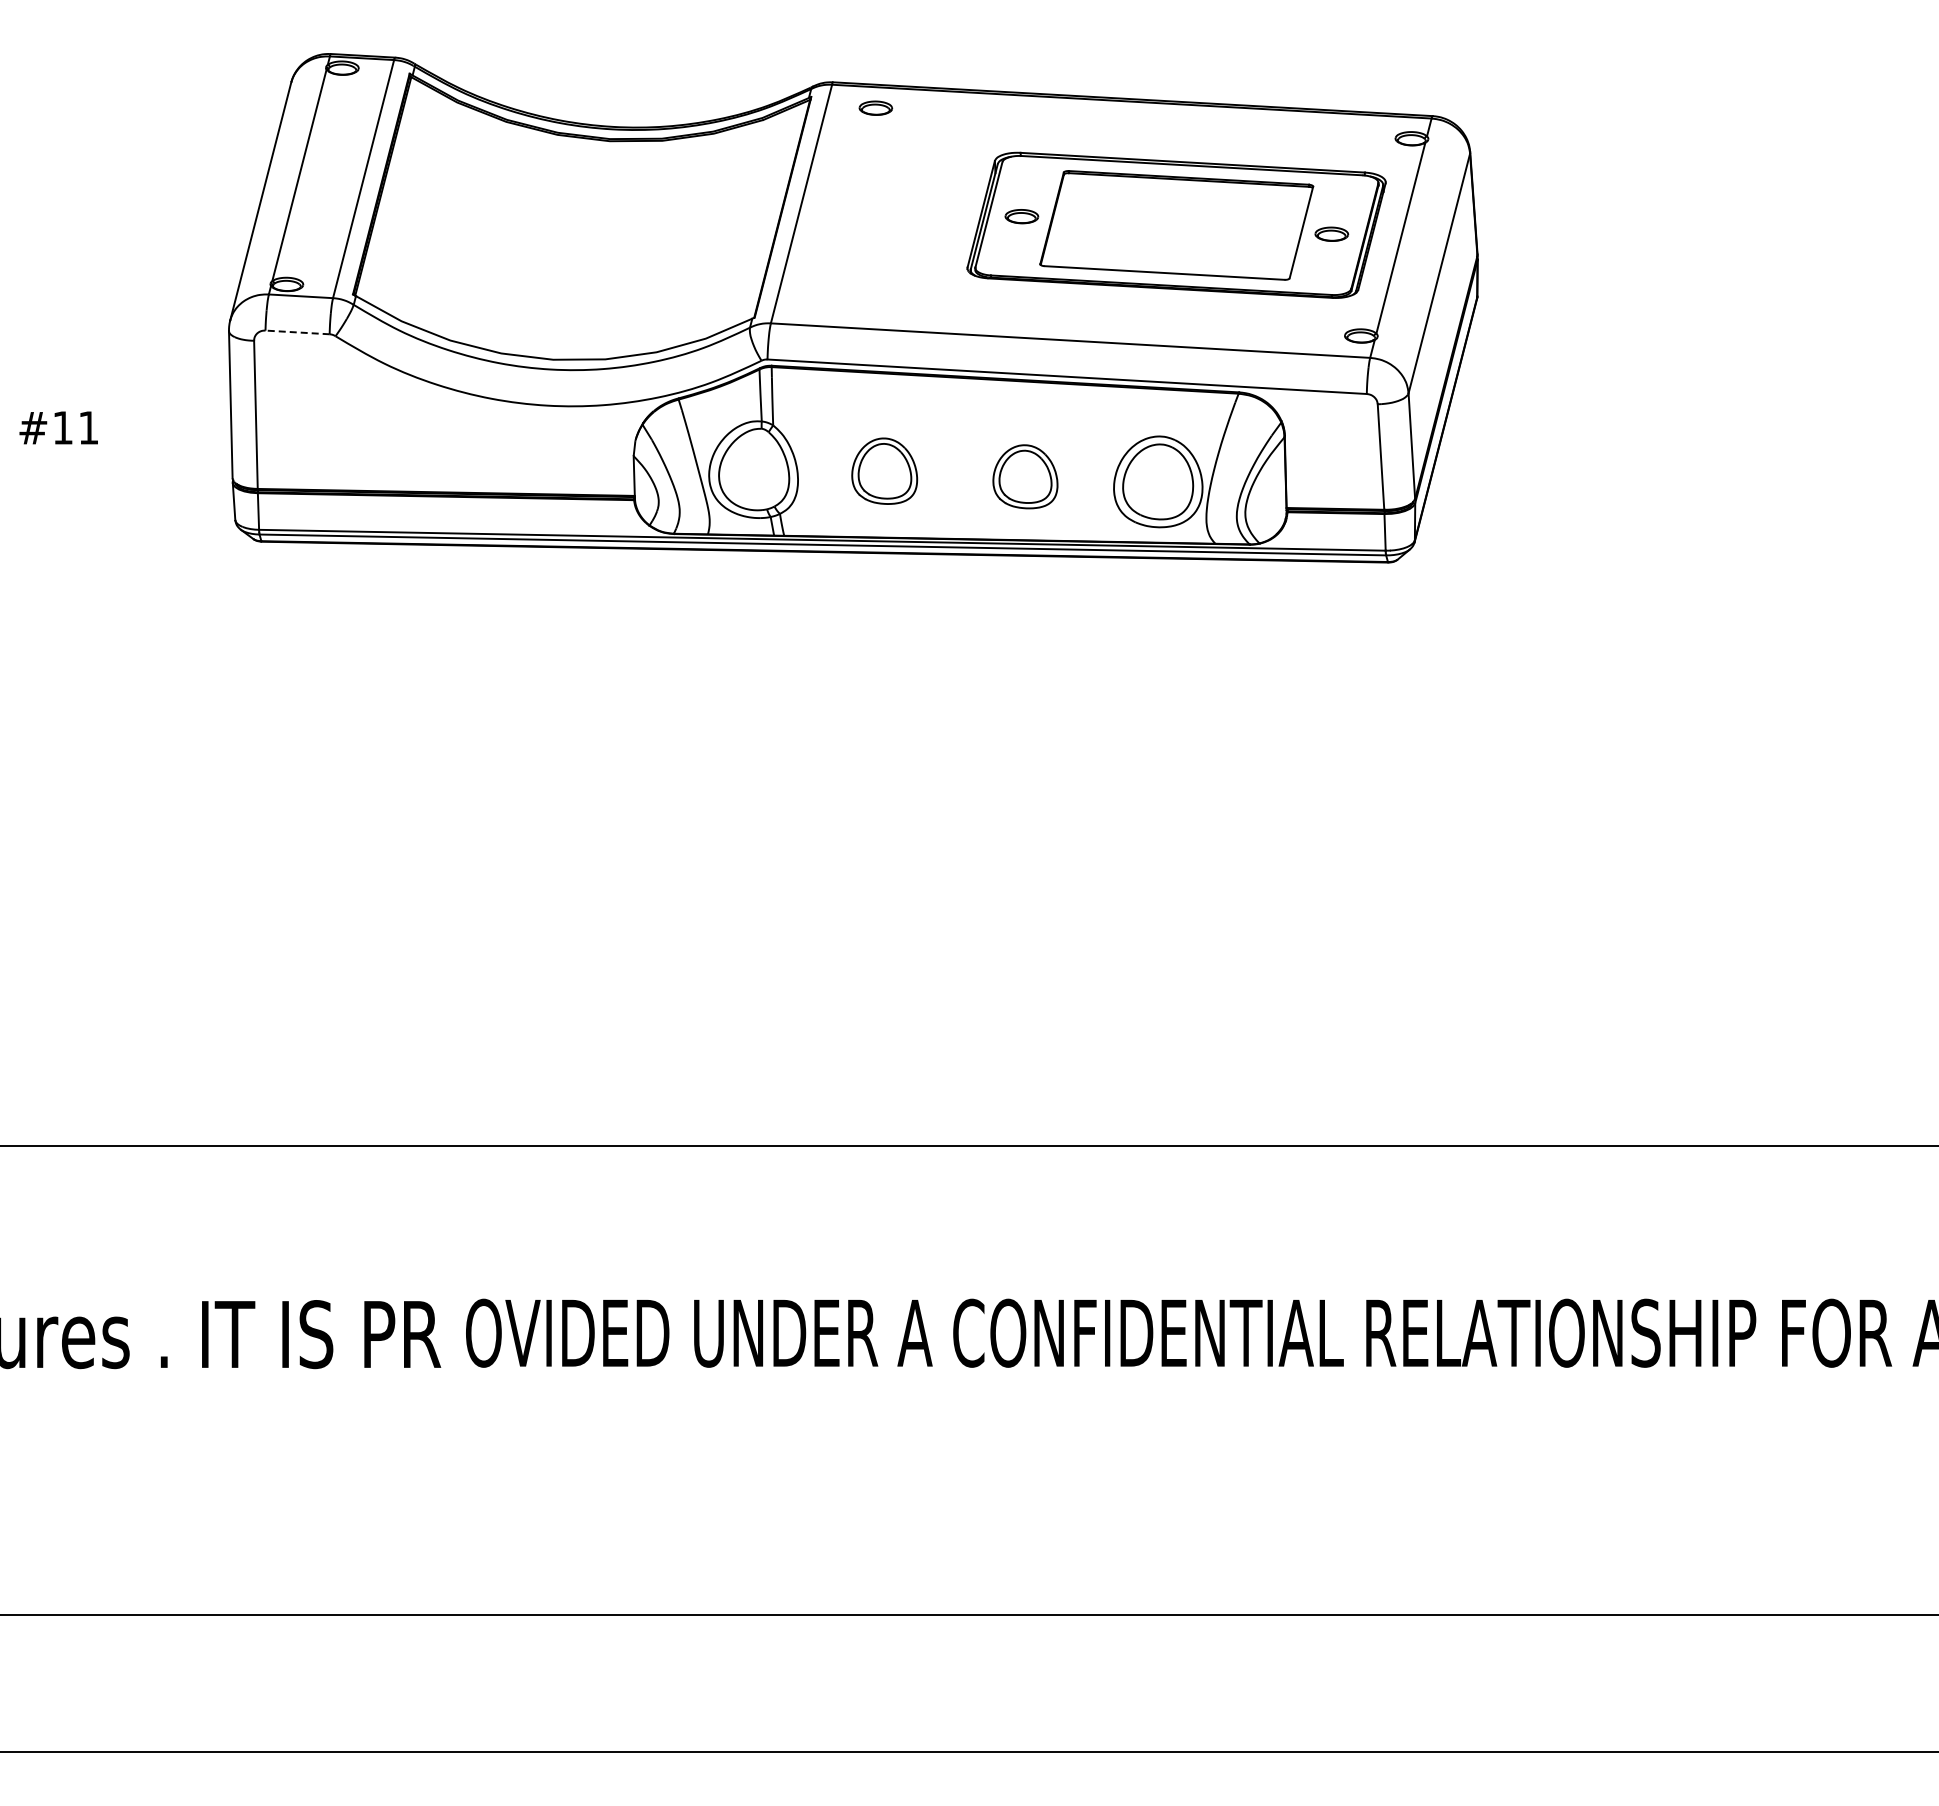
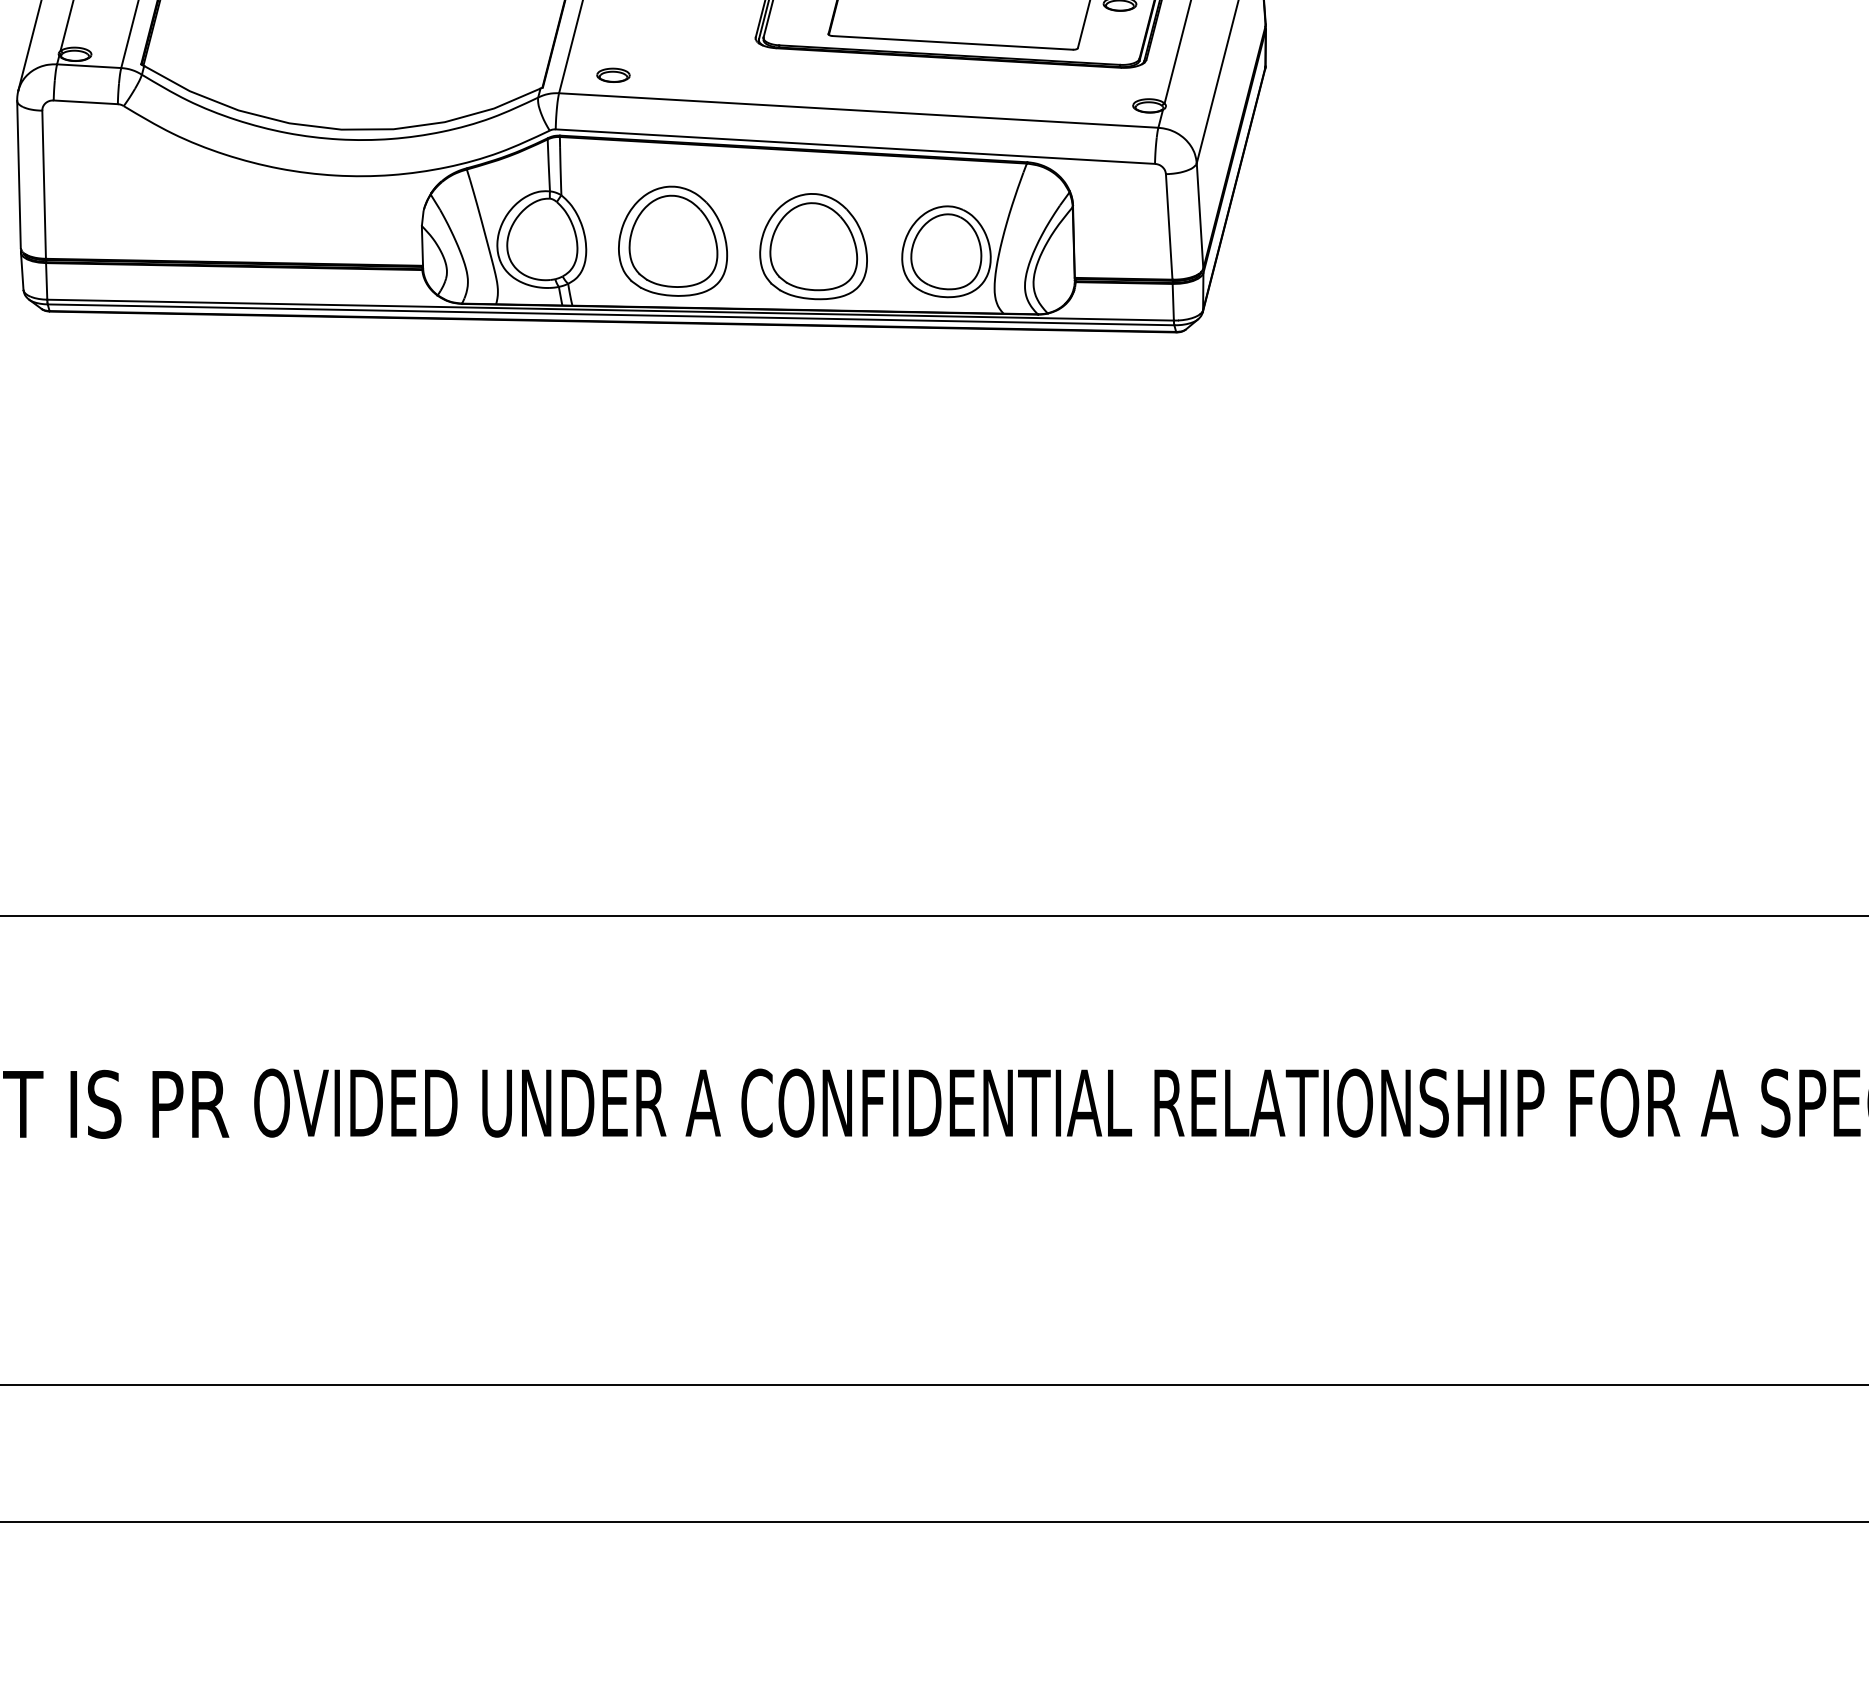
part: (825, 305) -> (613, 75), added
line: (297, 332) -> (85, 102), dashed -> solid
part: (884, 470) -> (672, 240), size x1.67
part: (1025, 476) -> (813, 246), size x1.67

